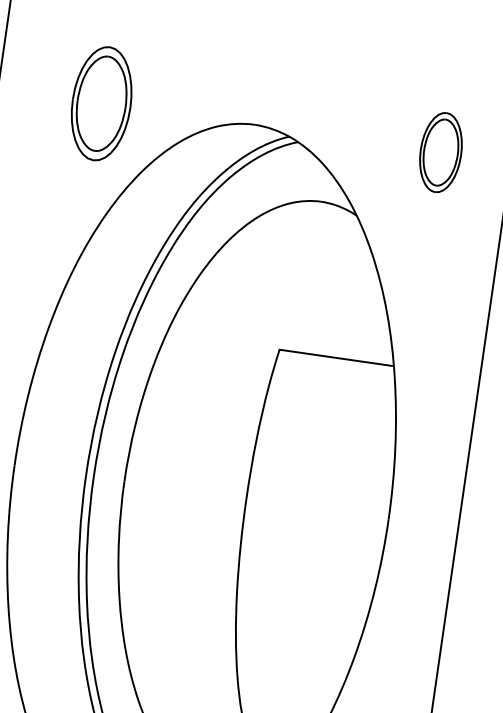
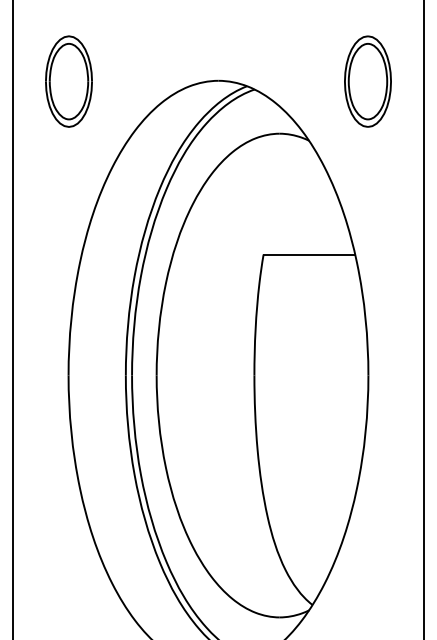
part: (101, 103) -> (68, 81), moved
part: (440, 152) -> (367, 81), size x1.43

